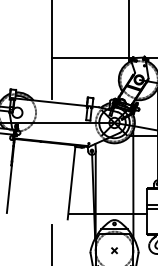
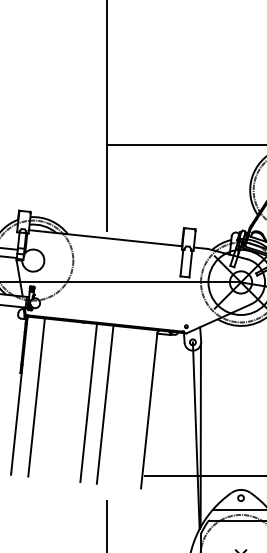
line: (18, 176) -> (35, 396), added
line: (43, 179) -> (89, 403), added
line: (50, 180) -> (104, 405), added

